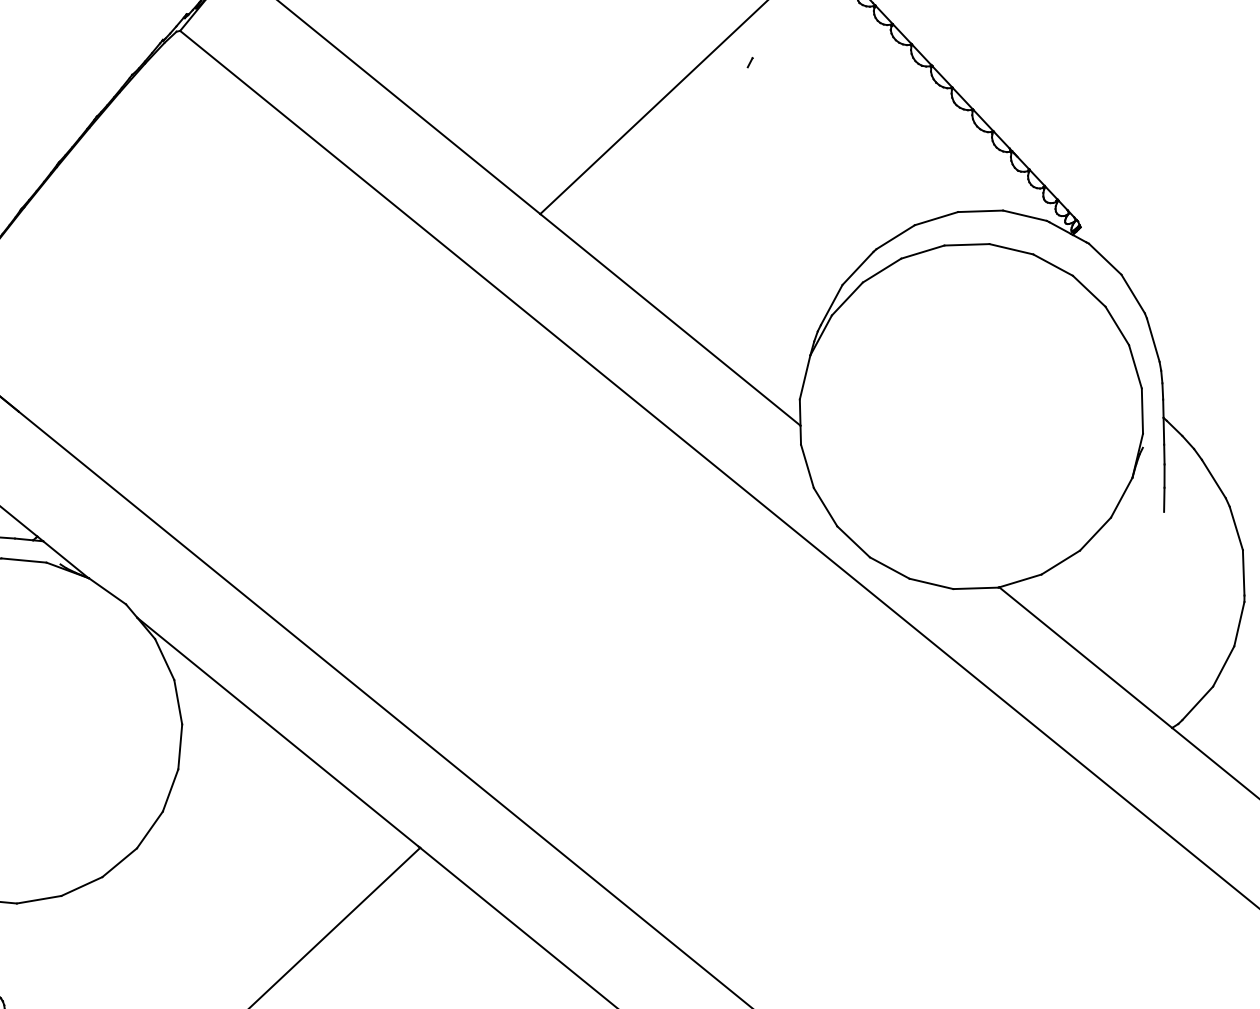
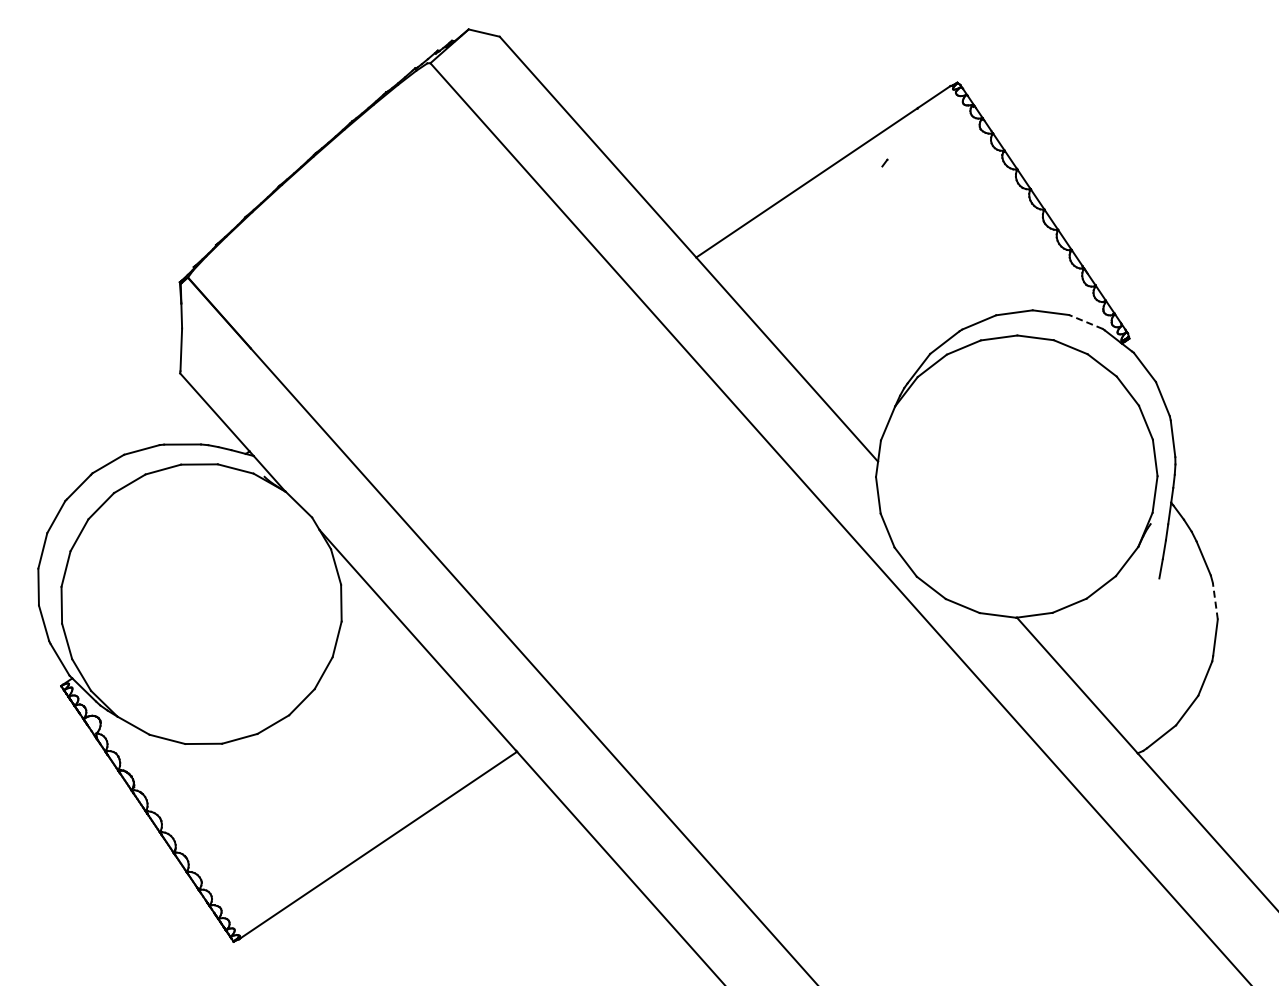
line: (1024, 215) -> (1085, 321), solid -> dashed
line: (1236, 527) -> (1215, 600), solid -> dashed

